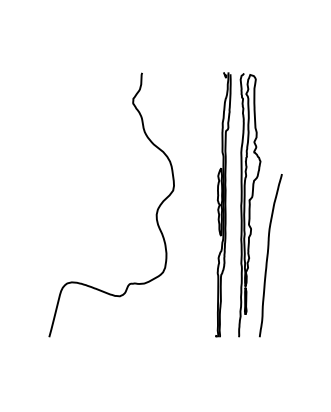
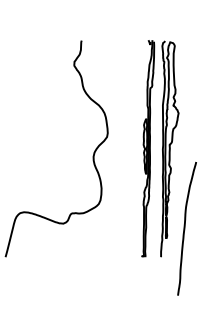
curve: (268, 255) -> (185, 228), moved

